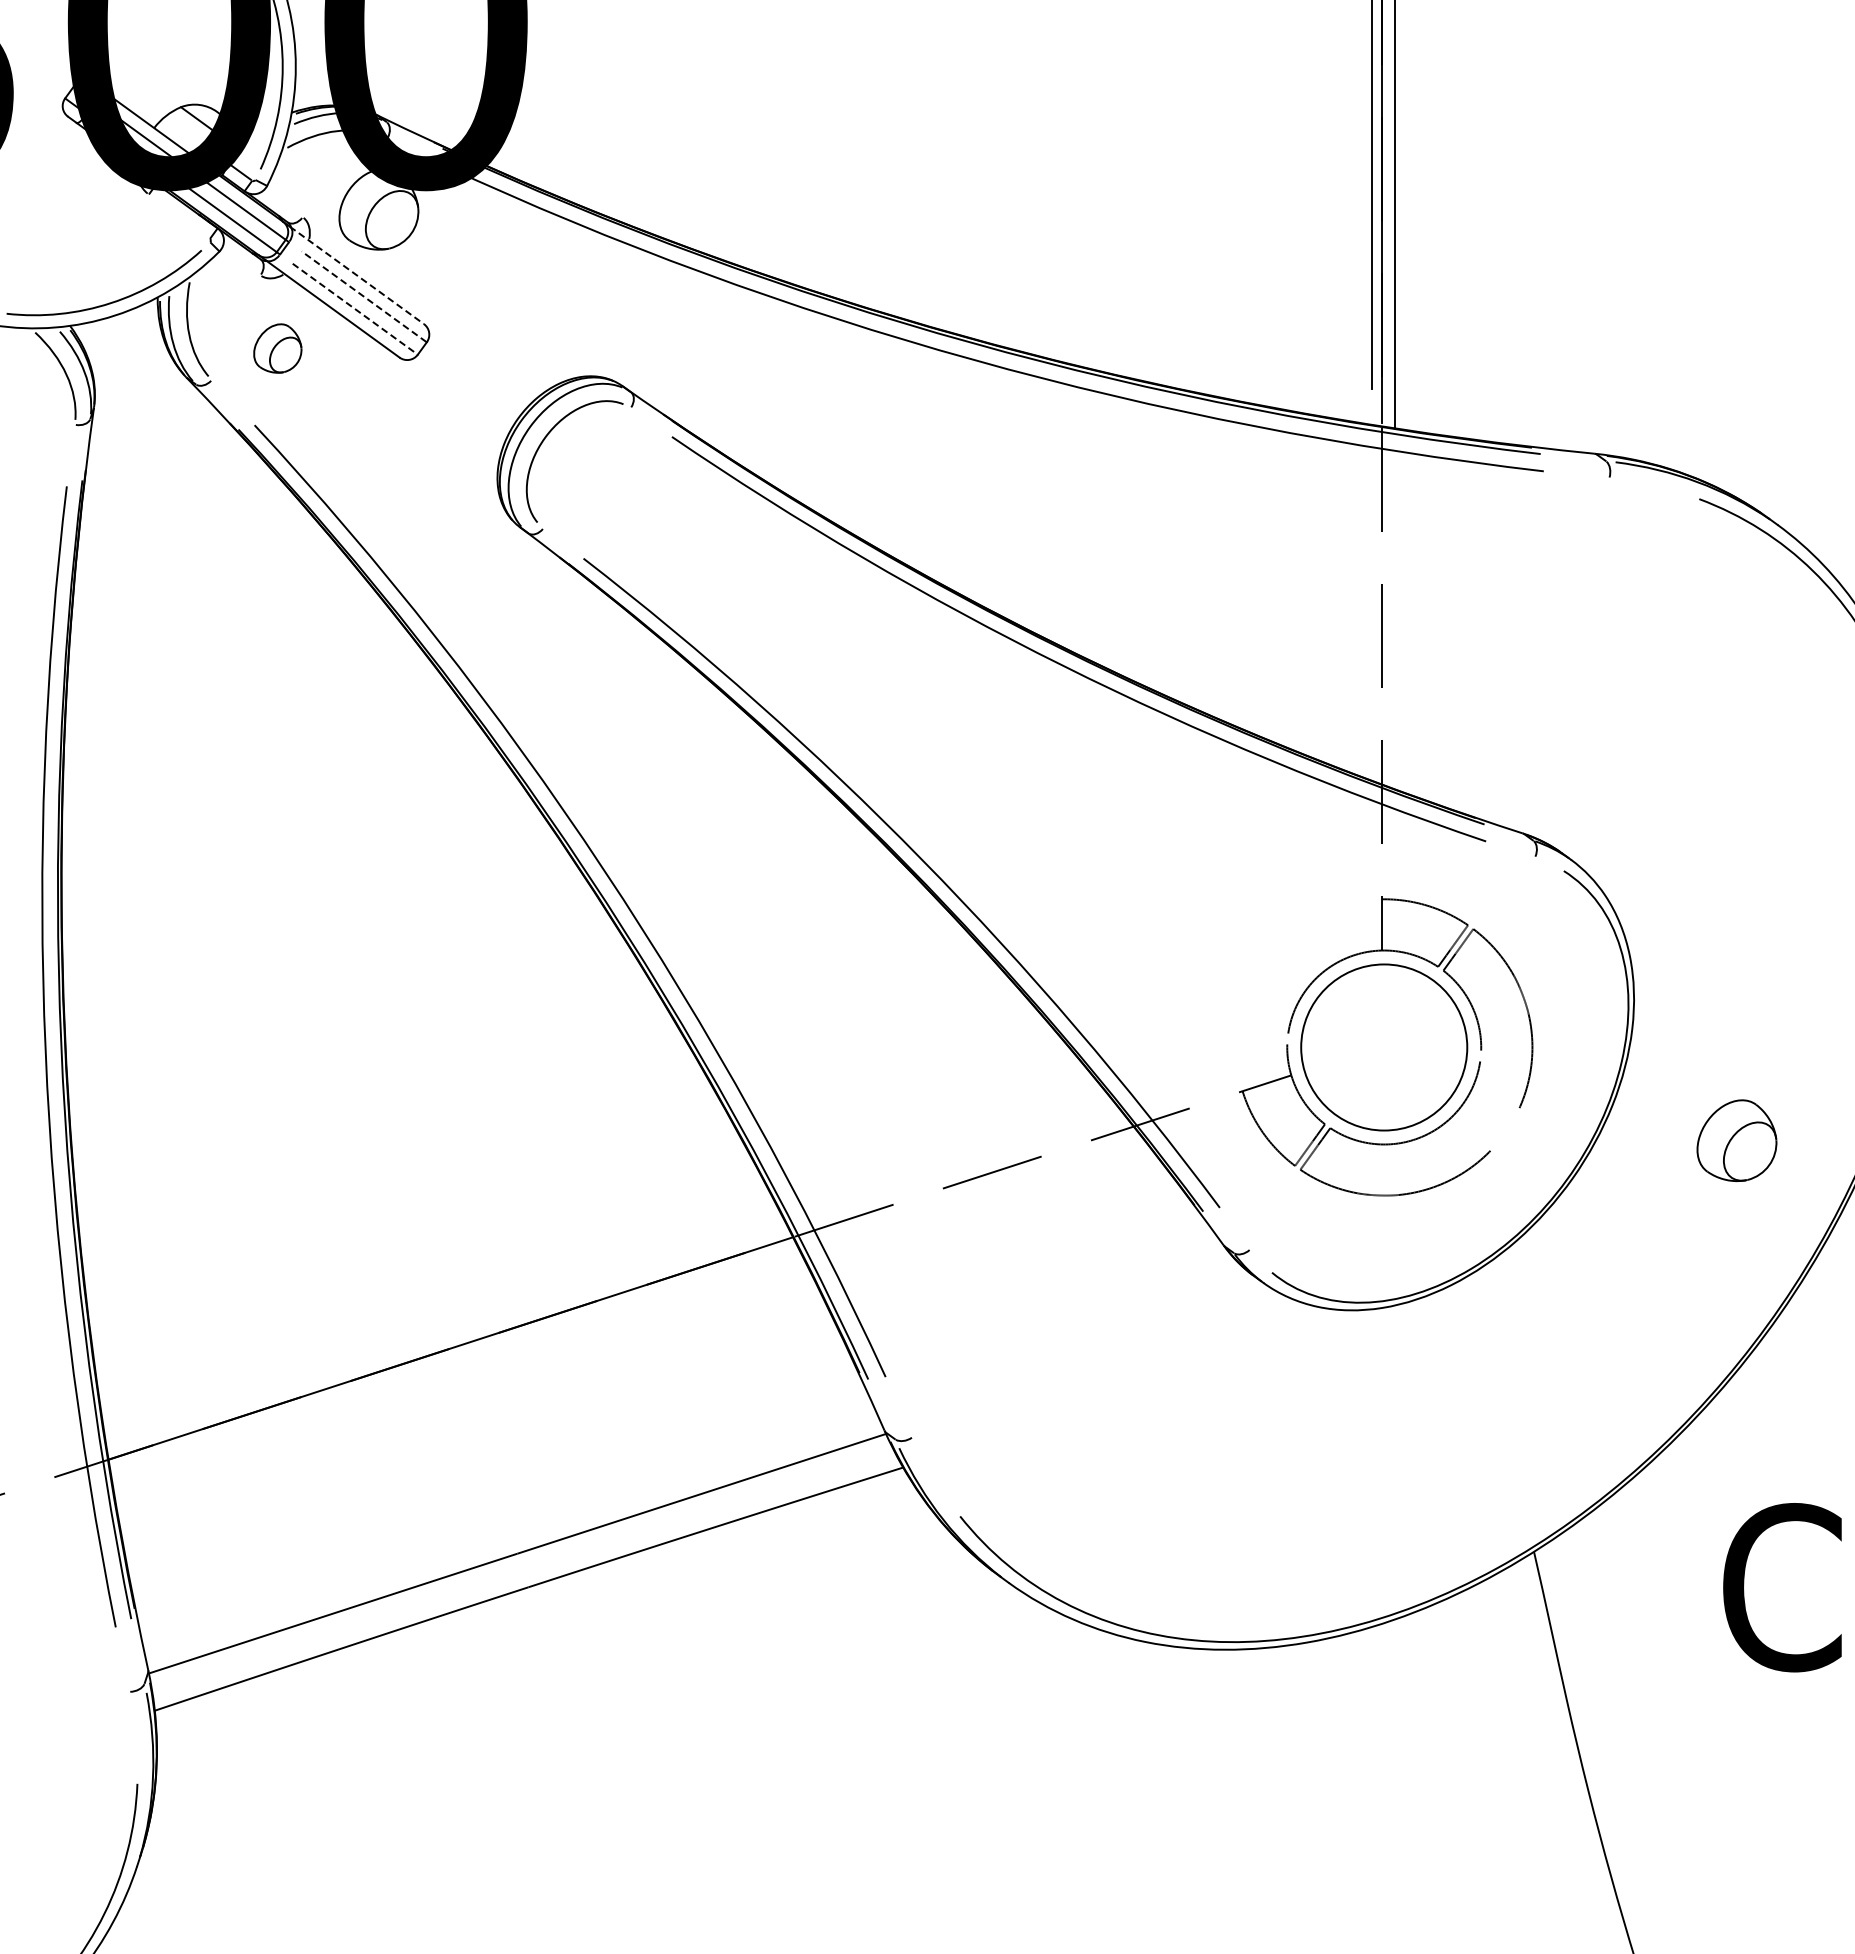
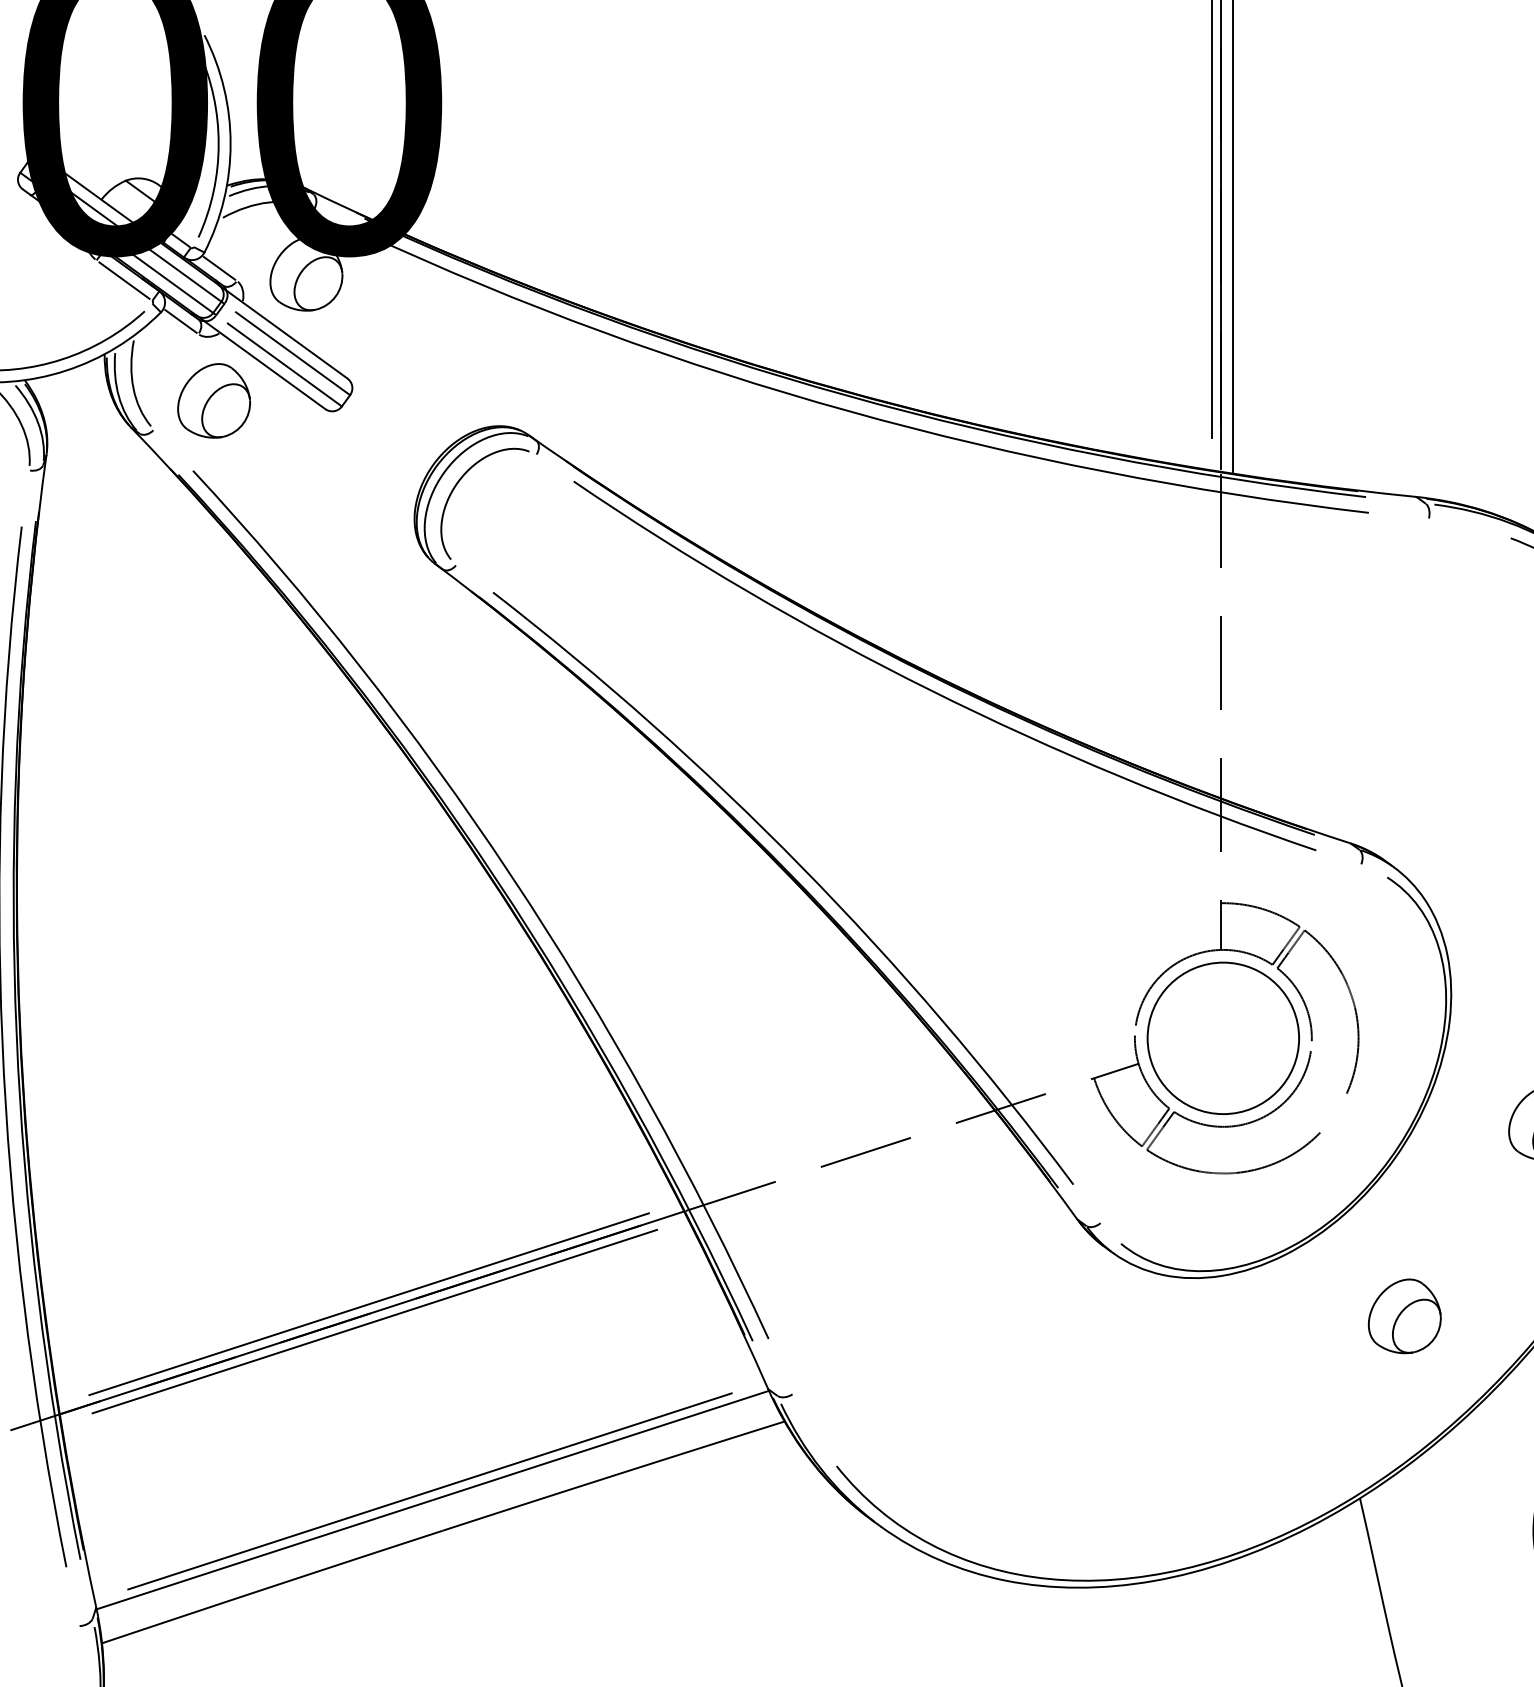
line: (283, 202) -> (219, 267), added
line: (178, 216) -> (123, 280), added
line: (241, 261) -> (181, 321), added
line: (356, 275) -> (285, 334), dashed -> solid
line: (363, 296) -> (292, 353), dashed -> solid
line: (355, 309) -> (285, 365), dashed -> solid
part: (277, 348) -> (213, 400), size x1.67
line: (447, 1338) -> (368, 1303), added
part: (1582, 1352) -> (1404, 1316), added
line: (453, 1357) -> (374, 1321), added
line: (514, 1543) -> (430, 1490), added

